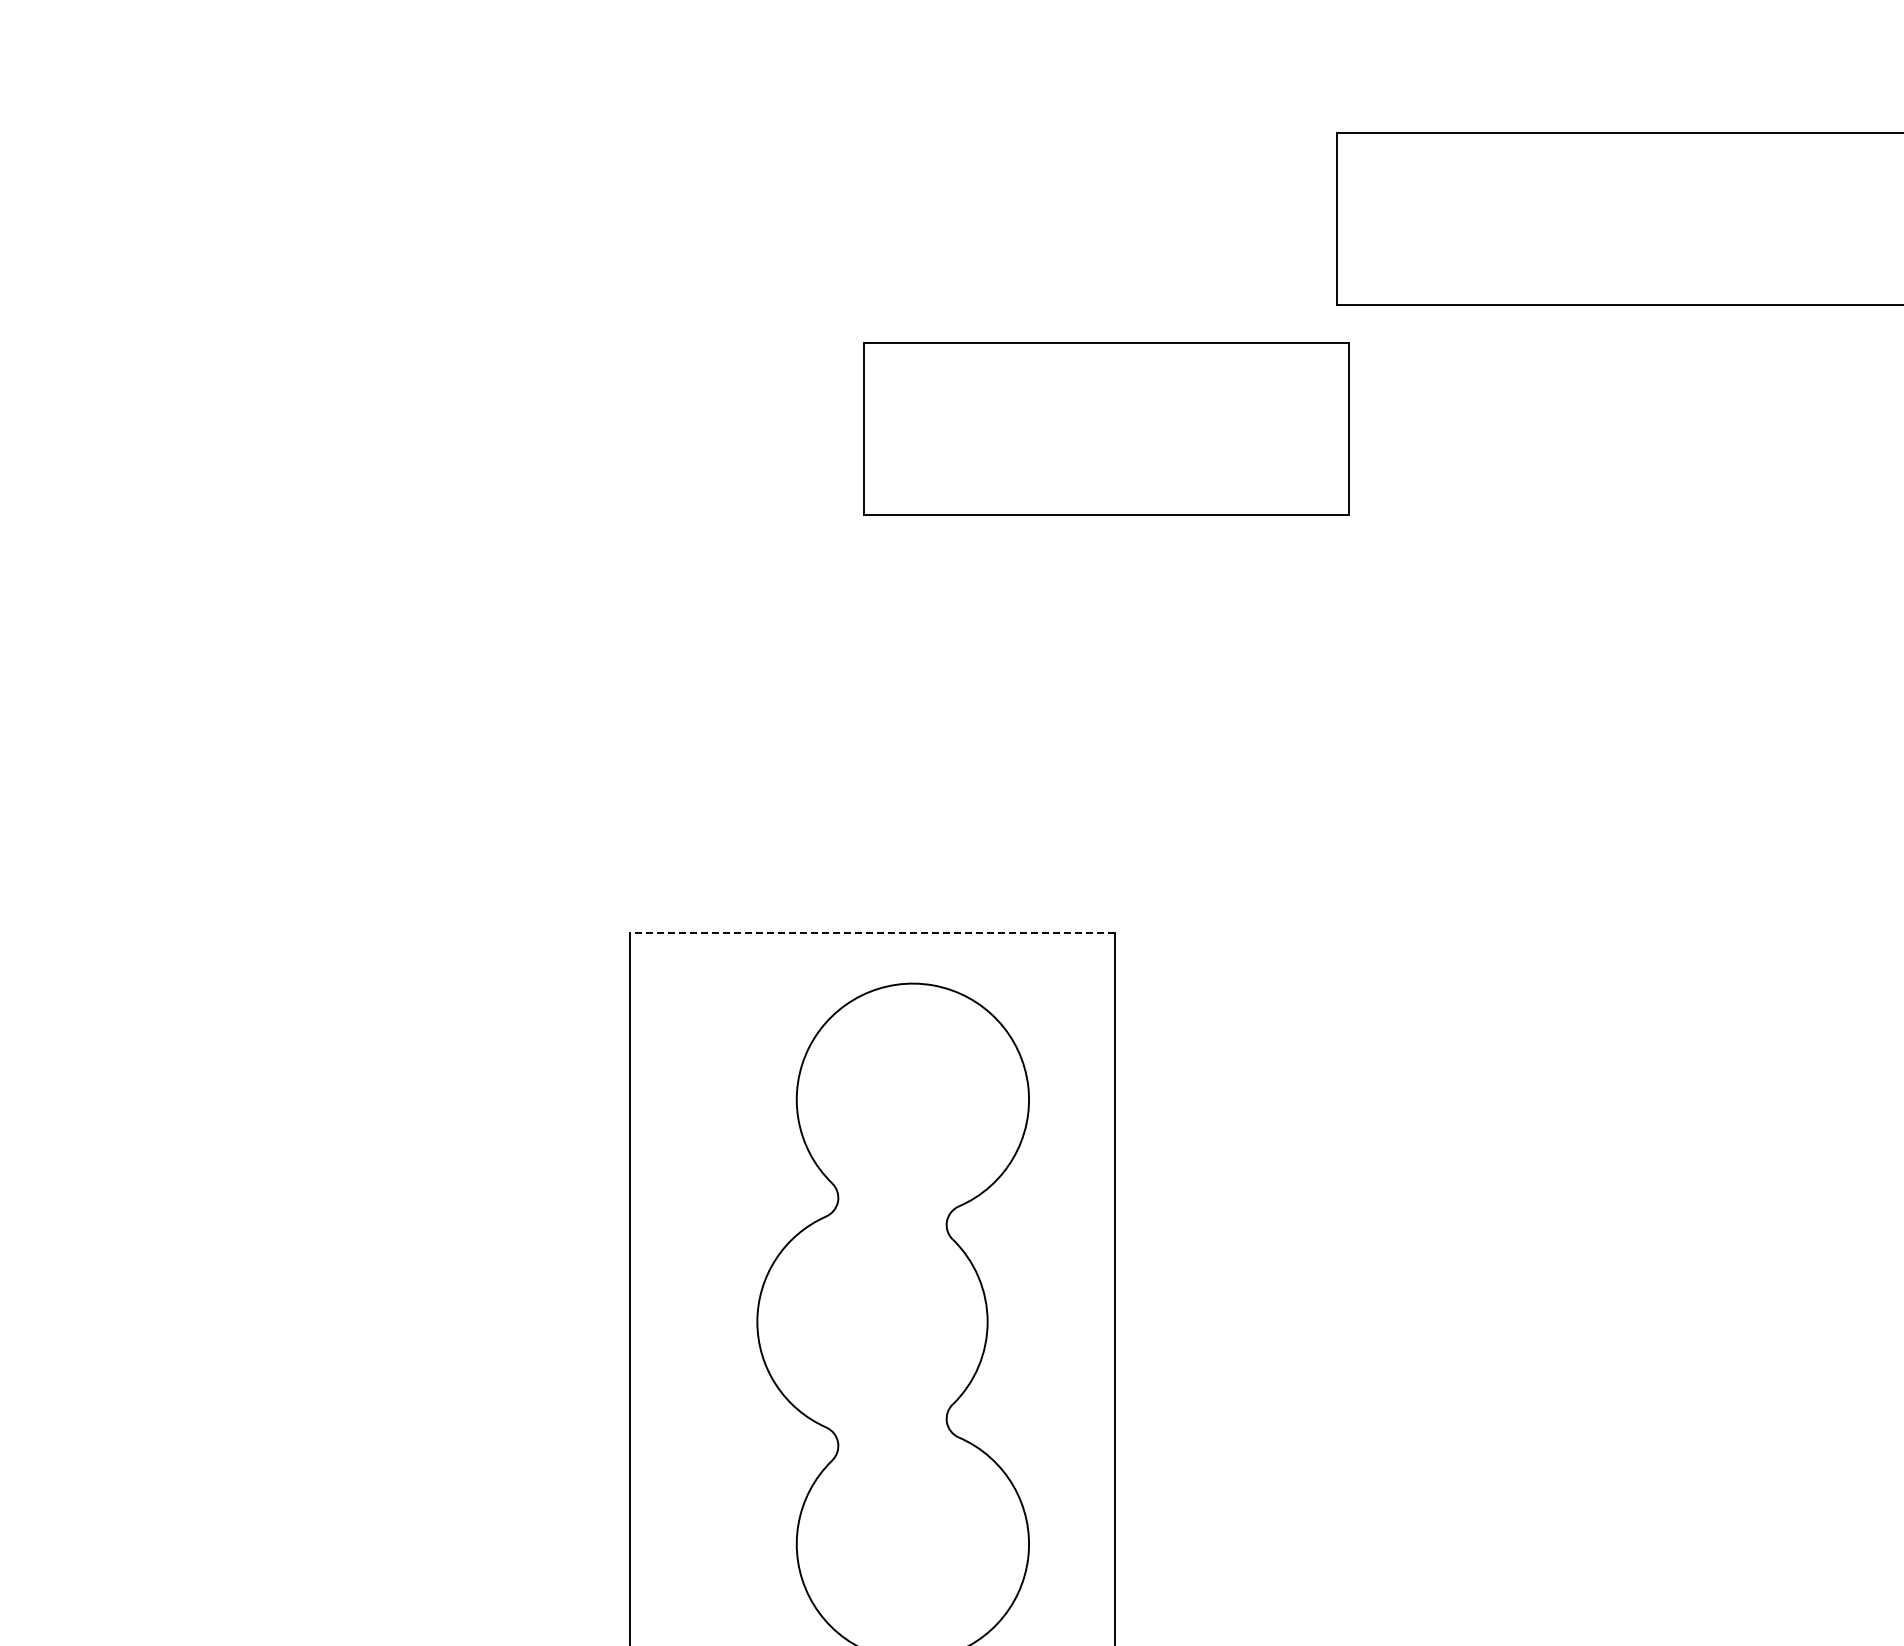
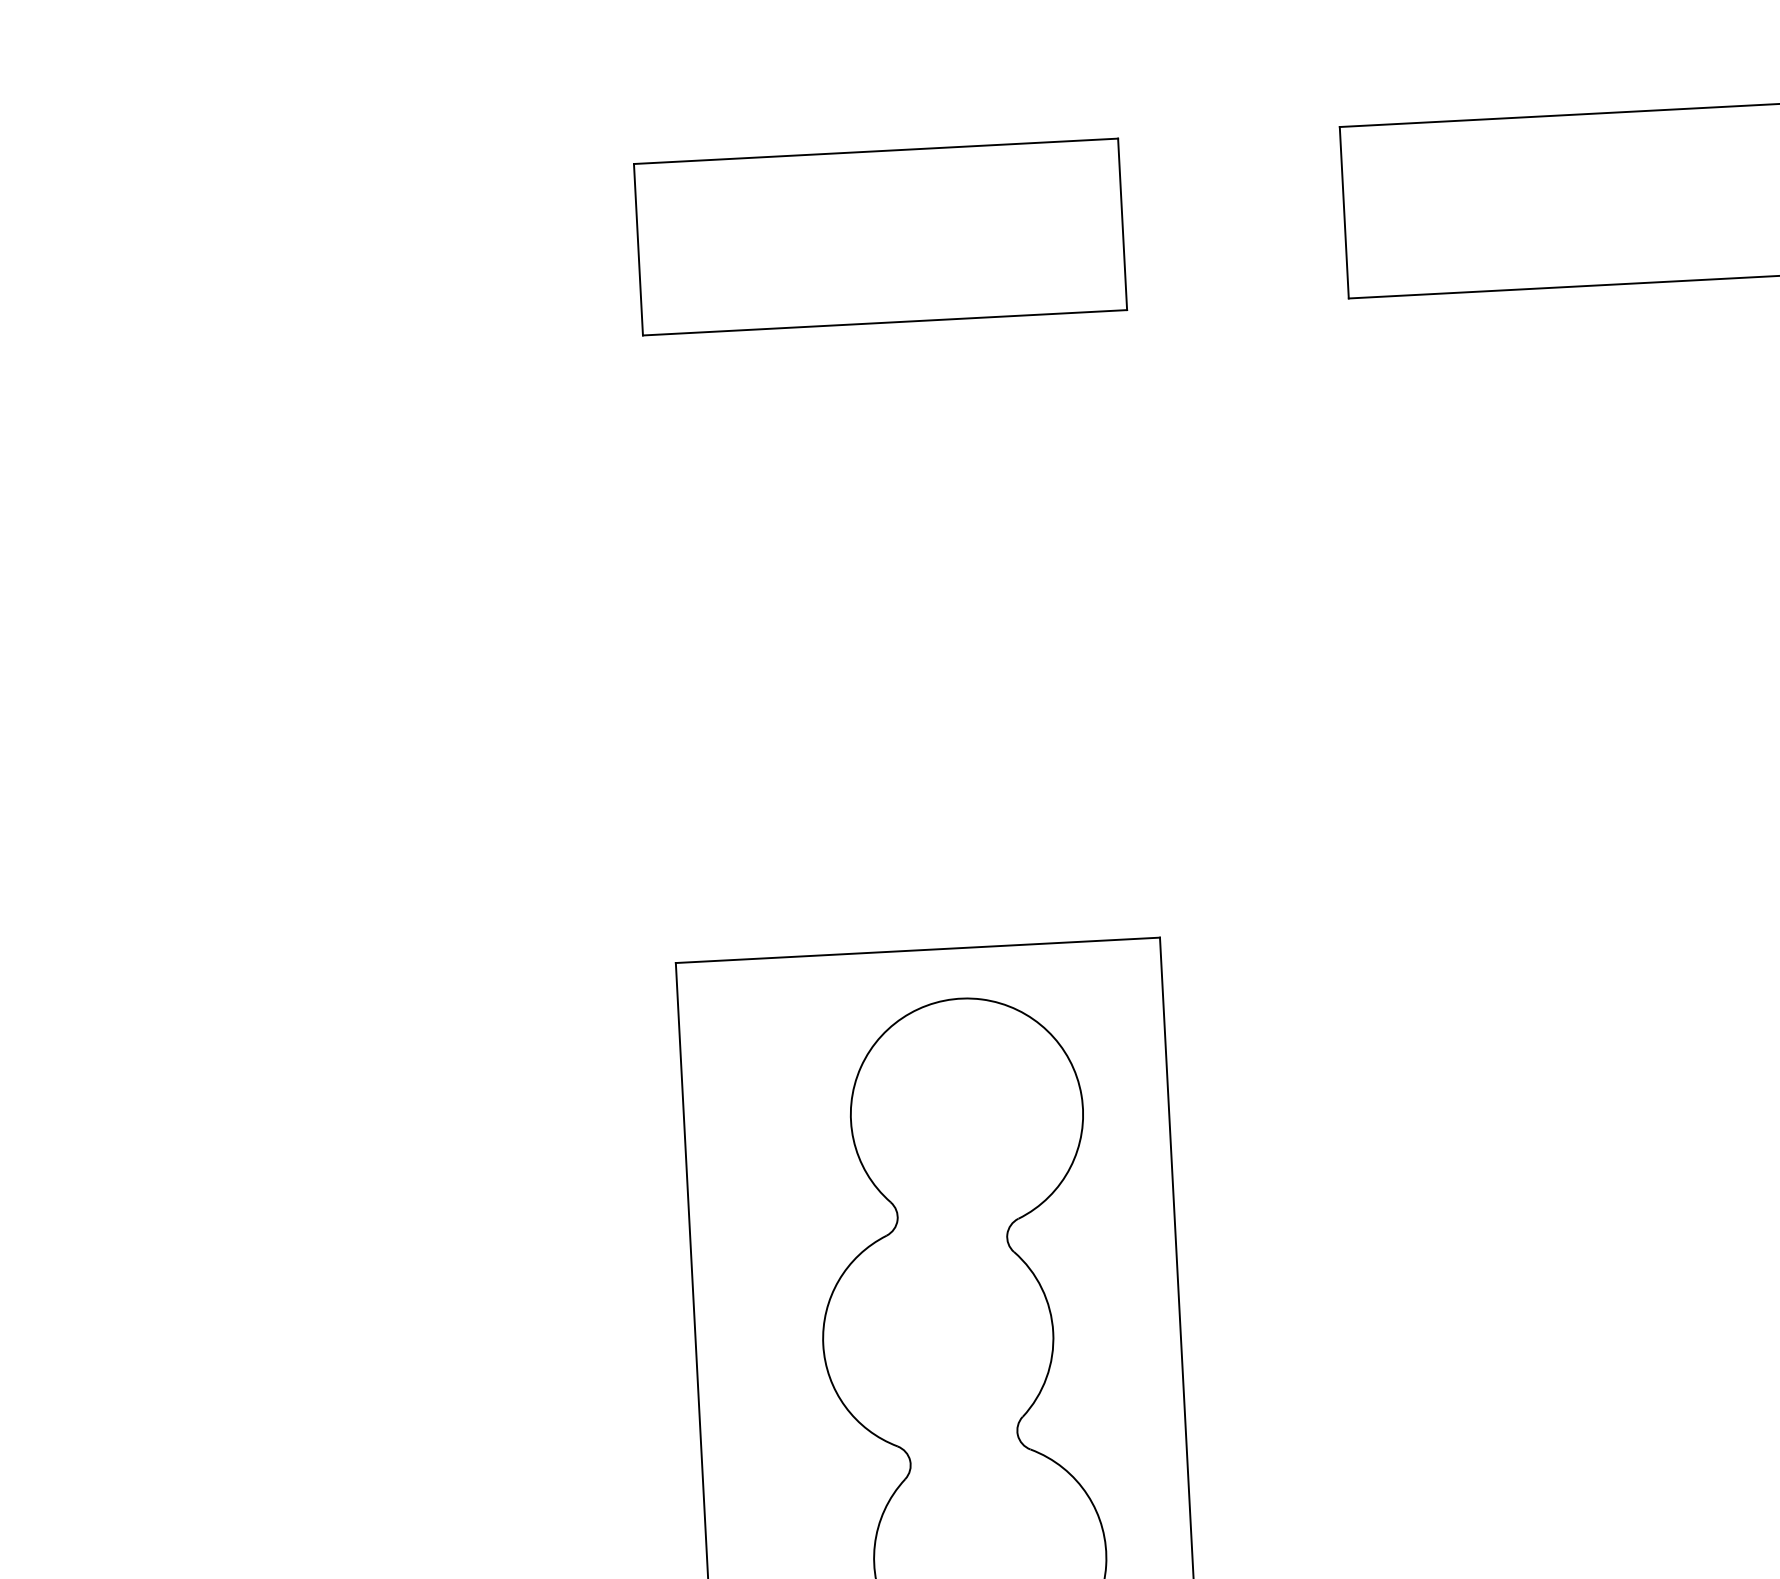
part: (1106, 428) -> (880, 236), moved
line: (872, 933) -> (917, 950), dashed -> solid

